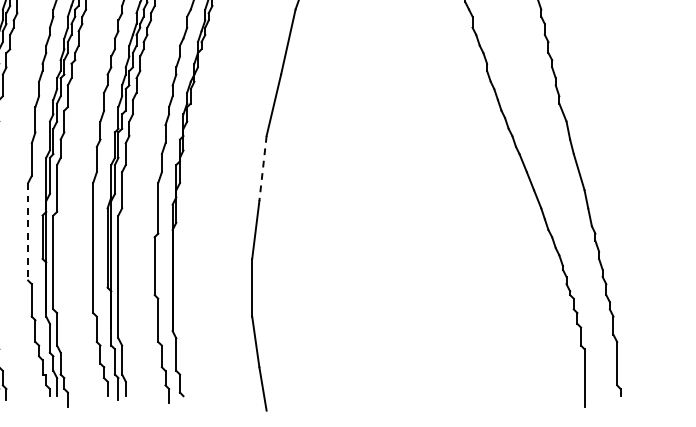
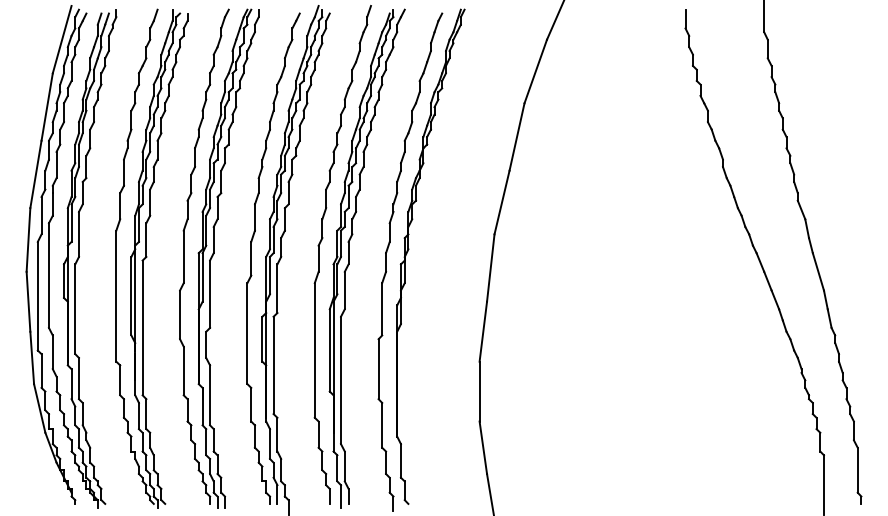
line: (262, 168) -> (490, 268), dashed -> solid
line: (28, 232) -> (247, 334), dashed -> solid

